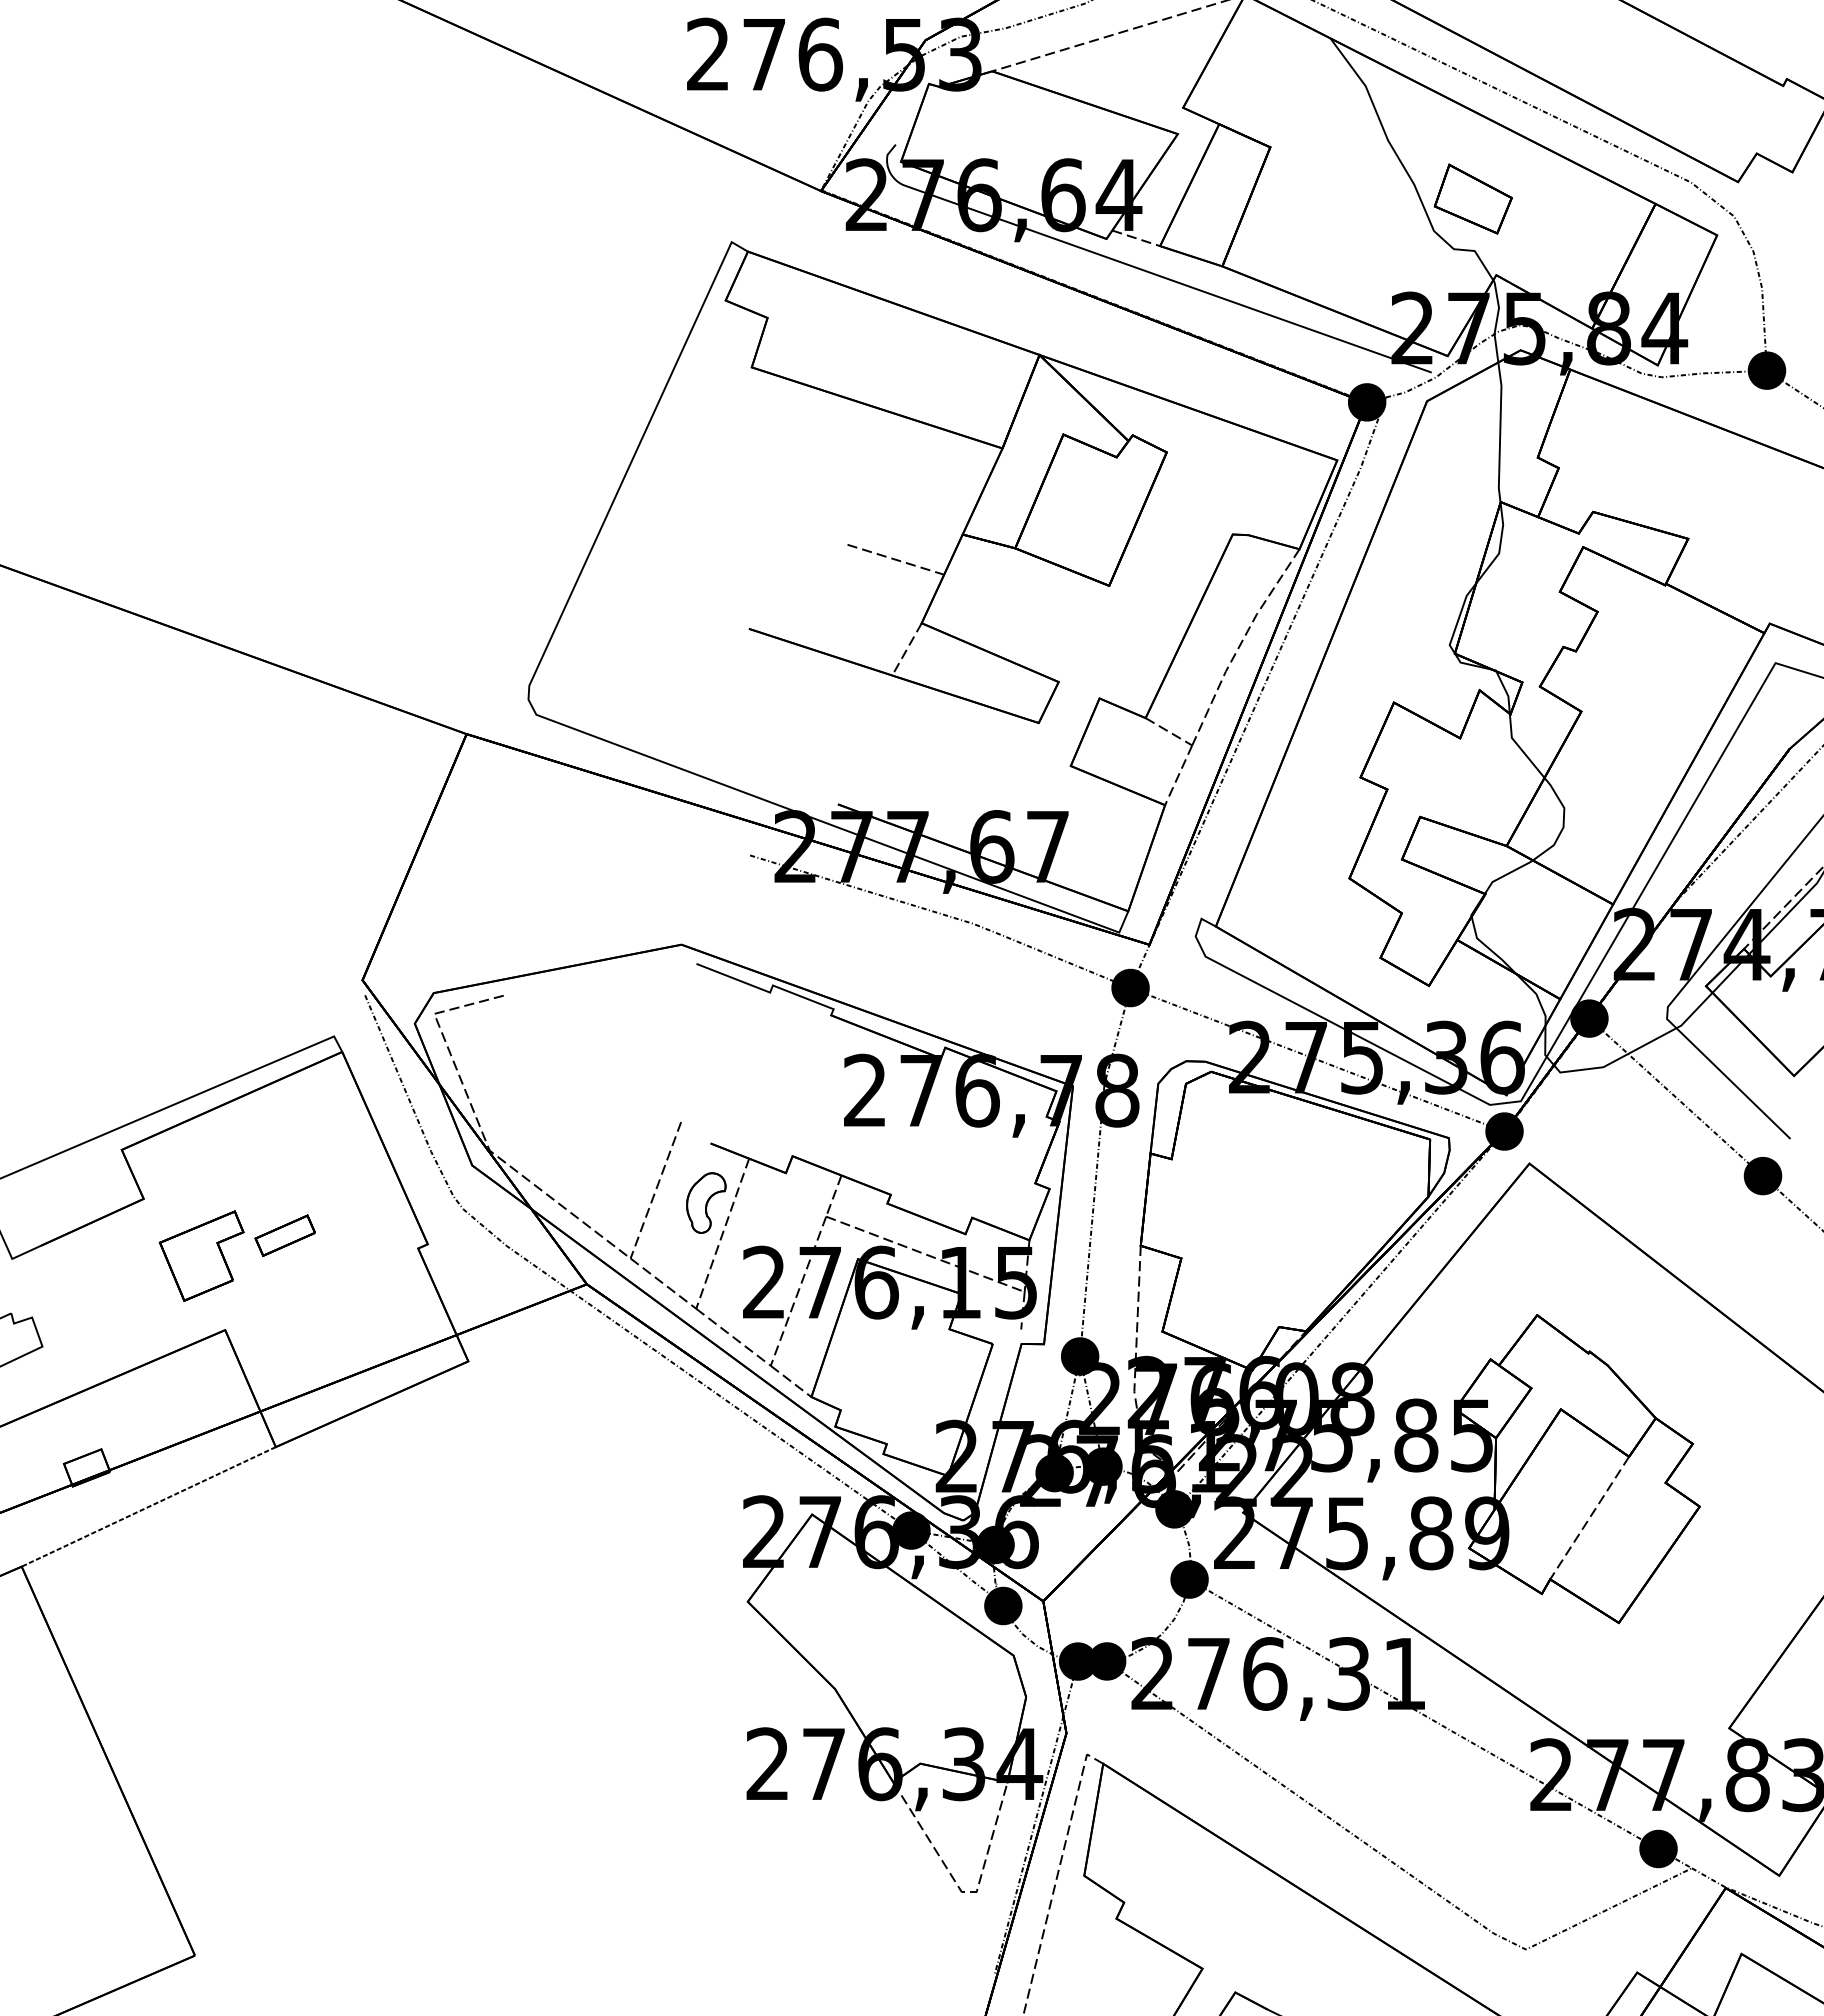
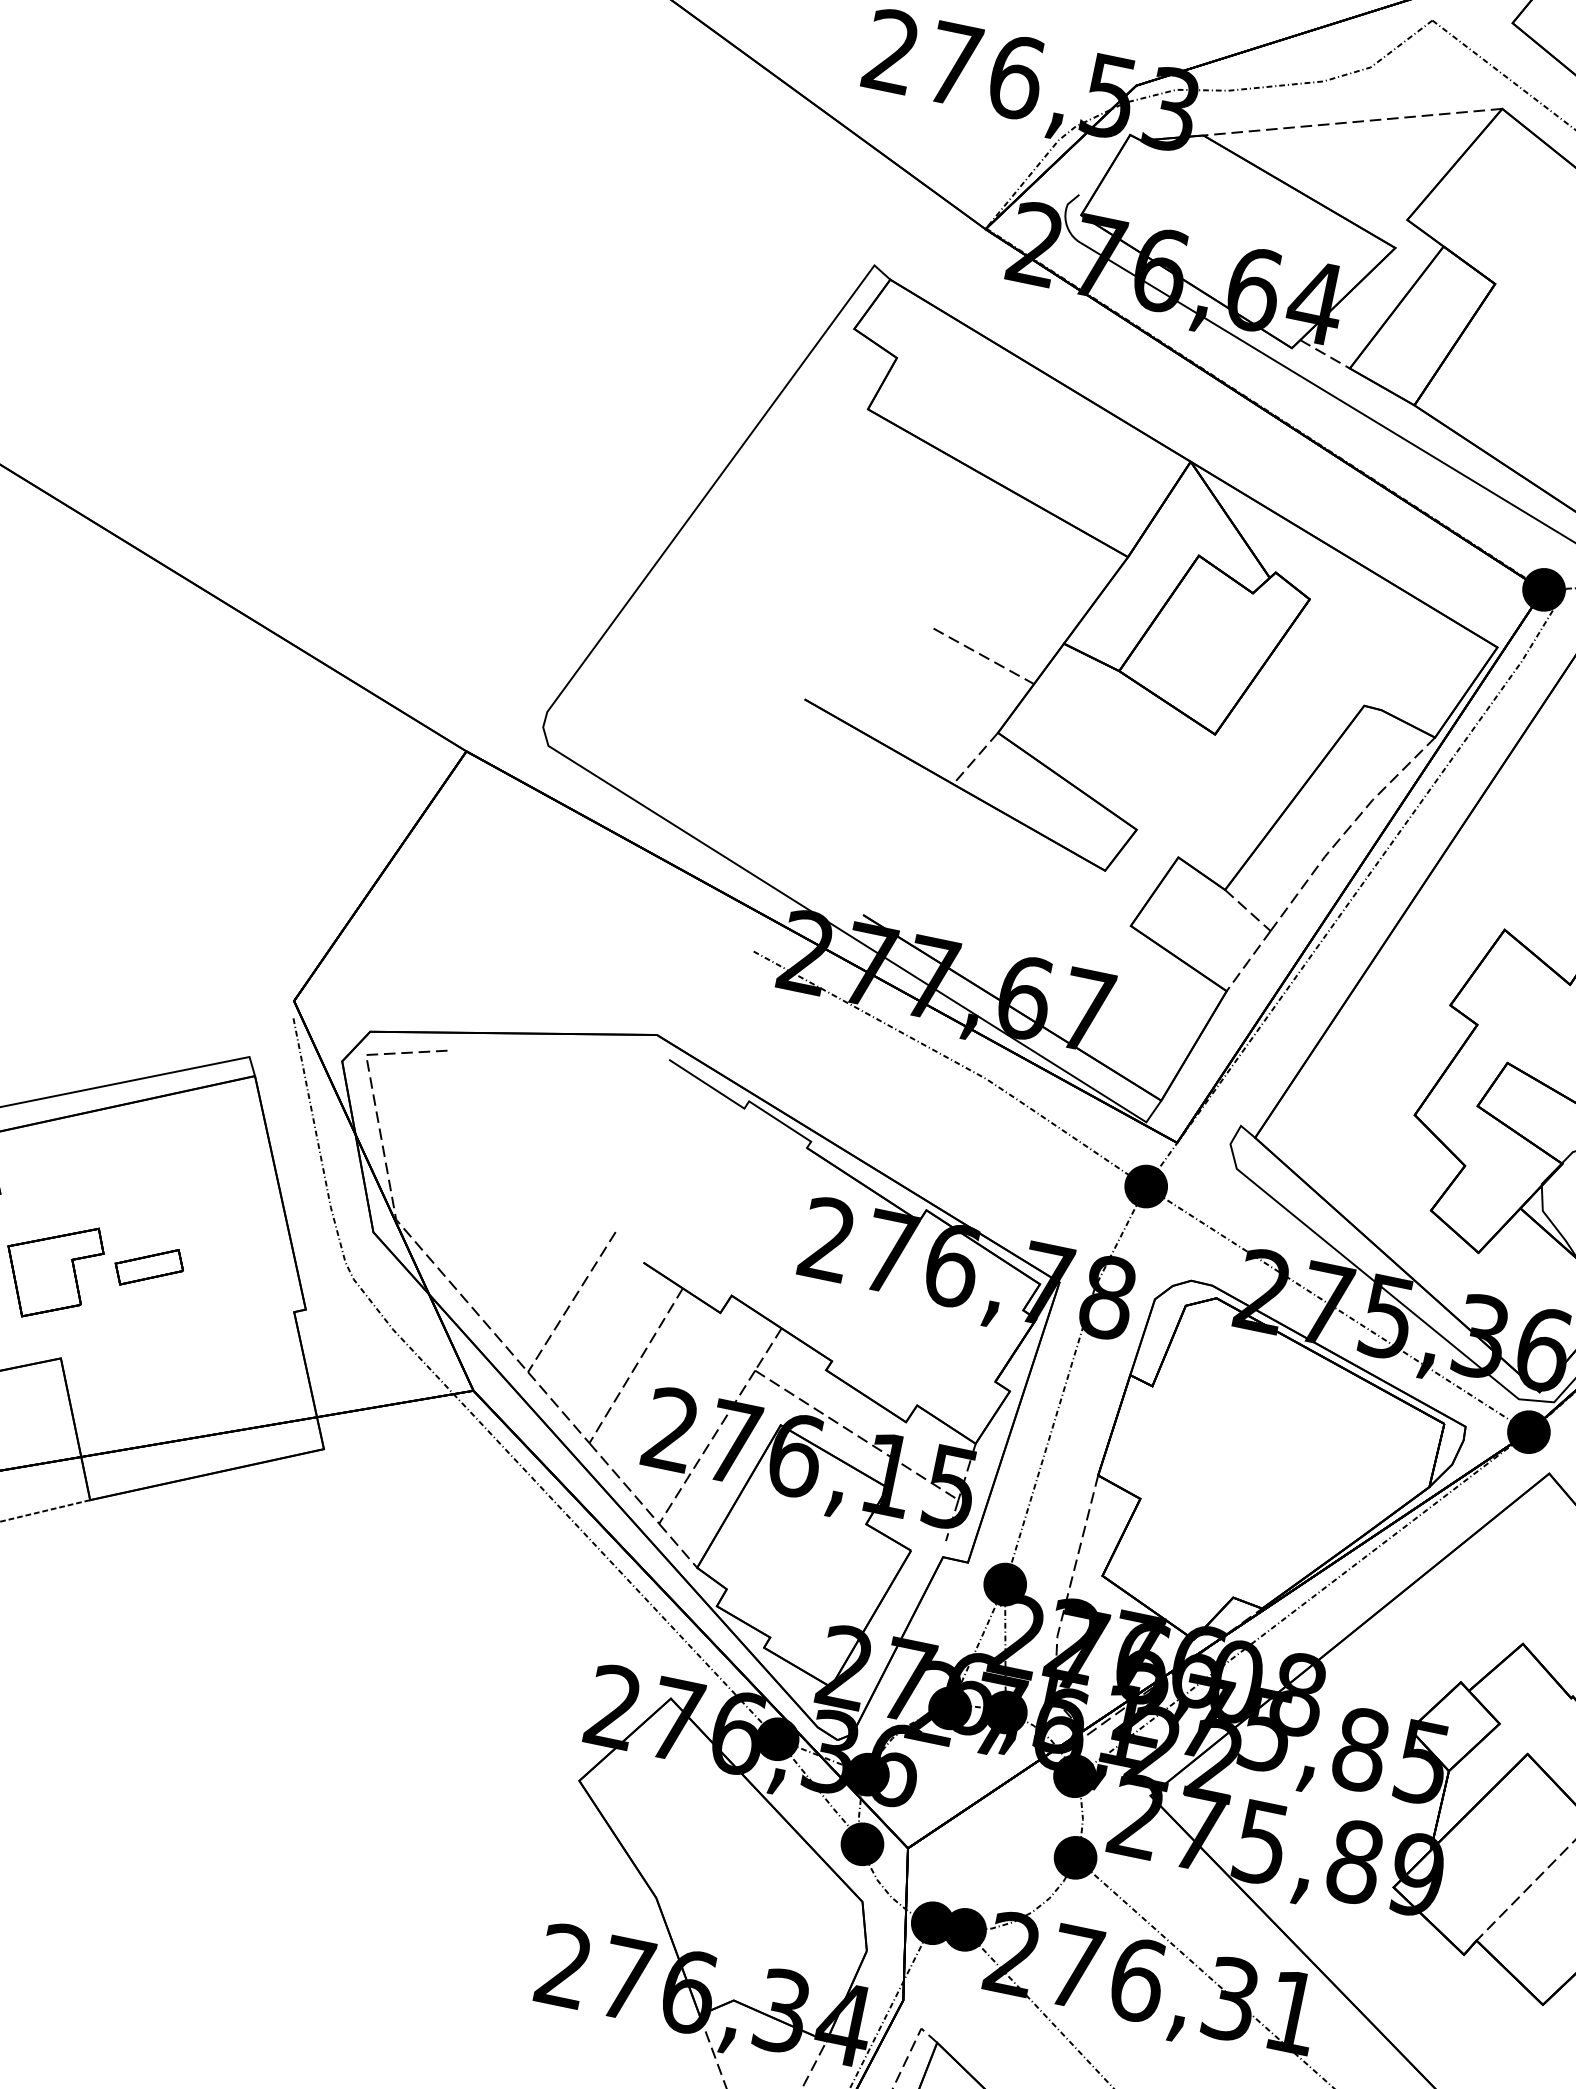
part: (706, 1202) -> (625, 1327), removed

